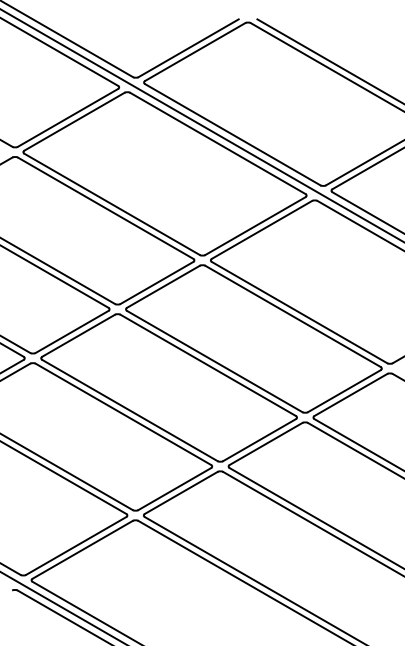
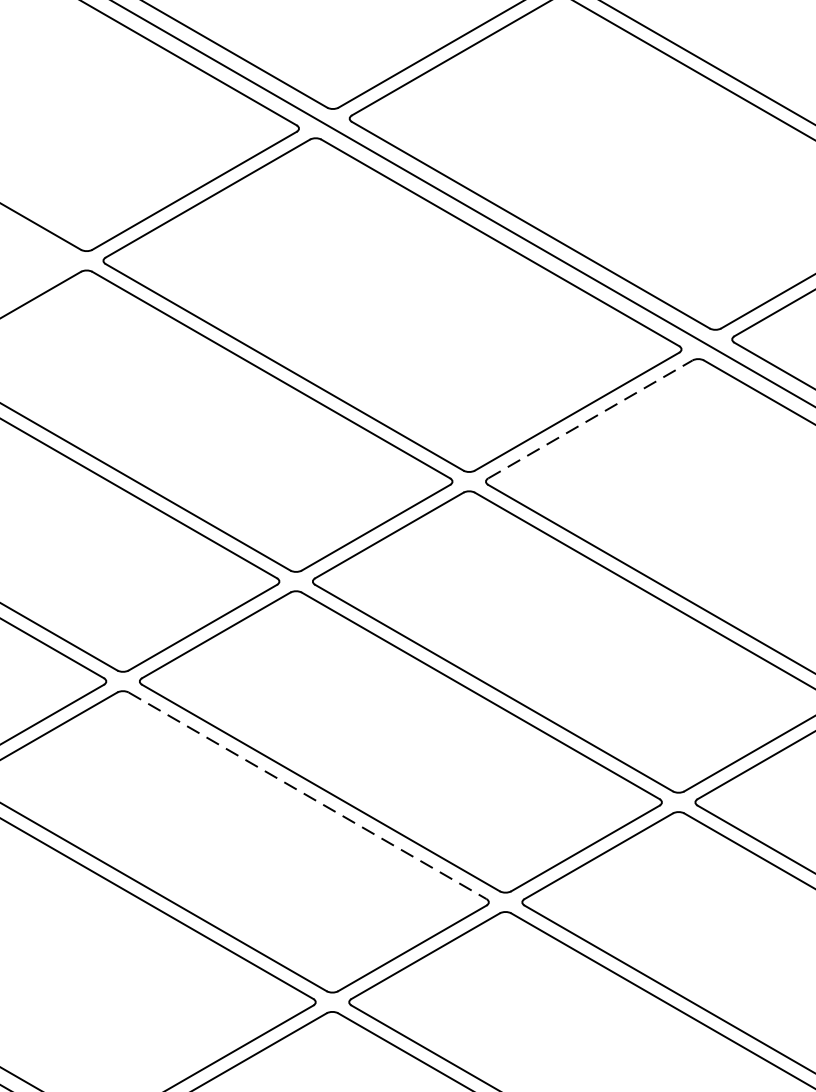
line: (262, 229) -> (591, 418), solid -> dashed
line: (123, 414) -> (307, 796), solid -> dashed

